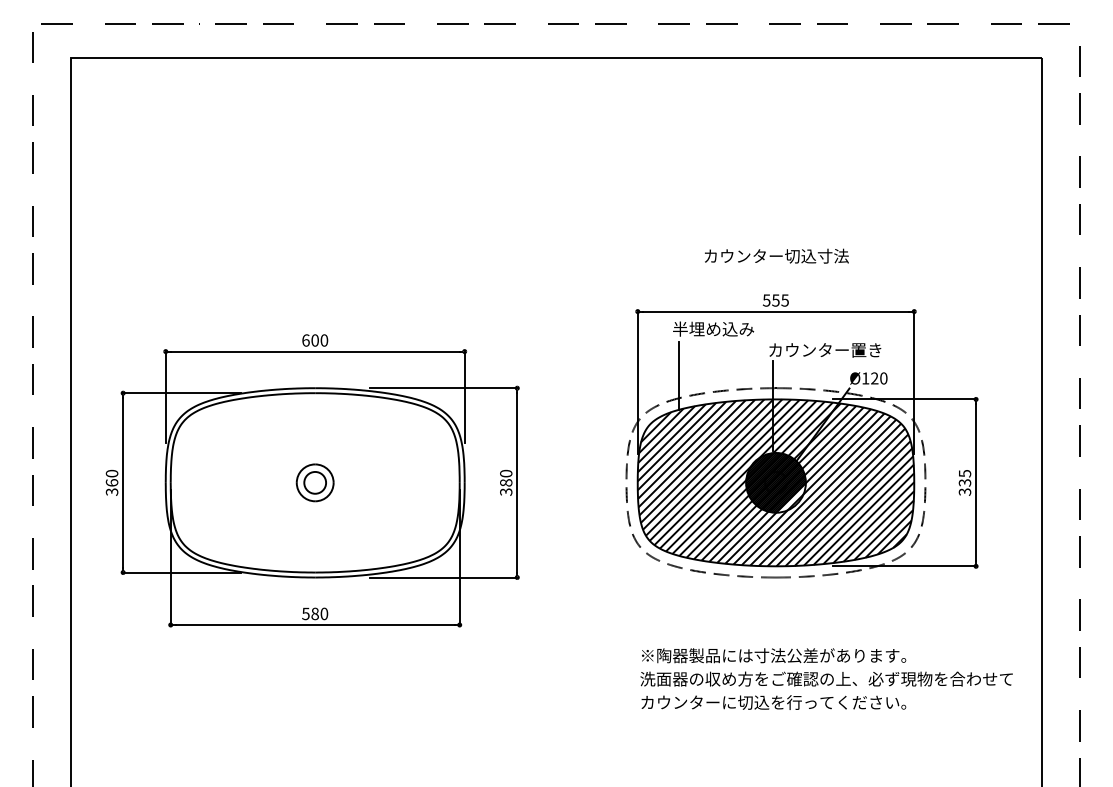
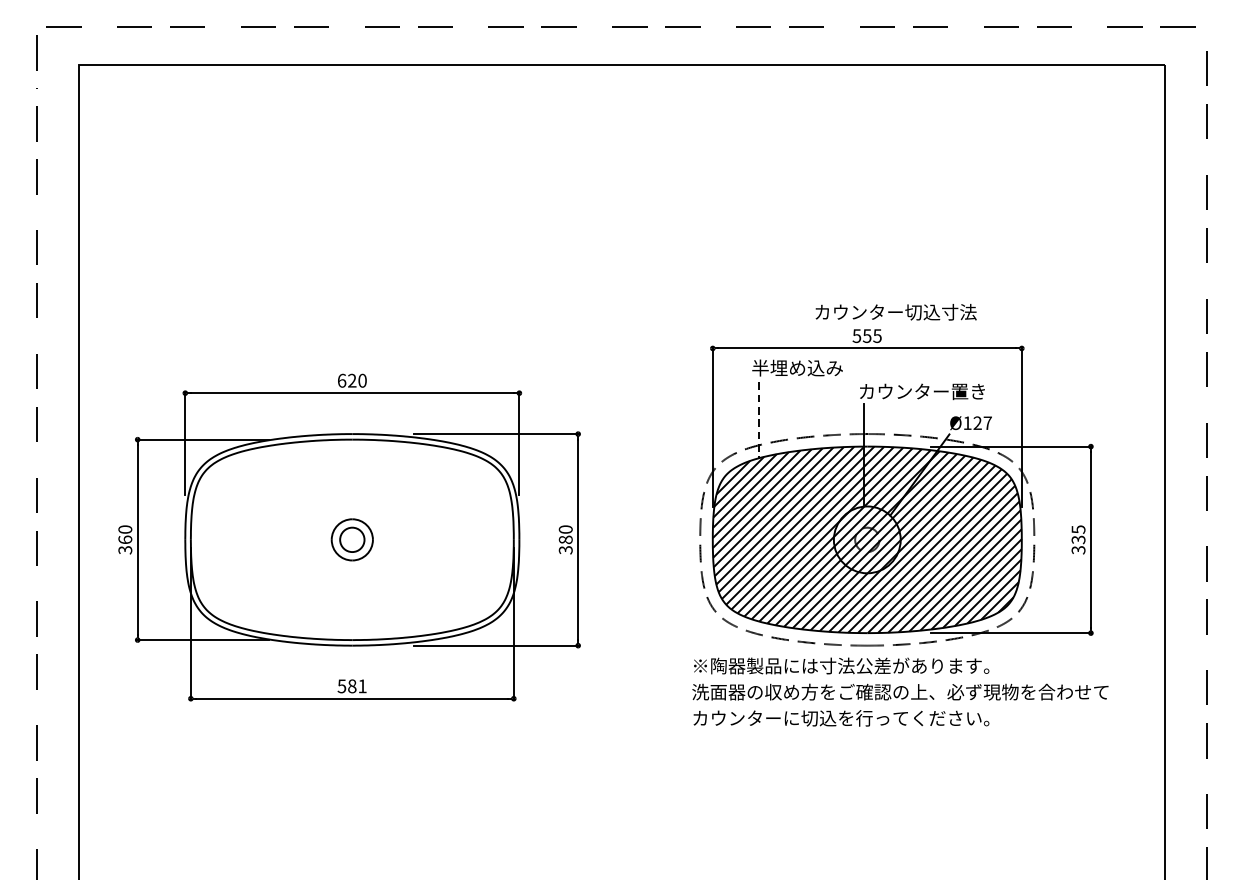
text: (776, 255) -> (895, 311), moved
text: (314, 340) -> (351, 380), 600 -> 620
line: (679, 375) -> (759, 419), solid -> dashed
text: (883, 378) -> (987, 423), Ø120 -> Ø127
hatch: (775, 482) -> (866, 539), removed
text: (324, 613) -> (362, 685), 580 -> 581
text: (826, 678) -> (900, 691), moved

